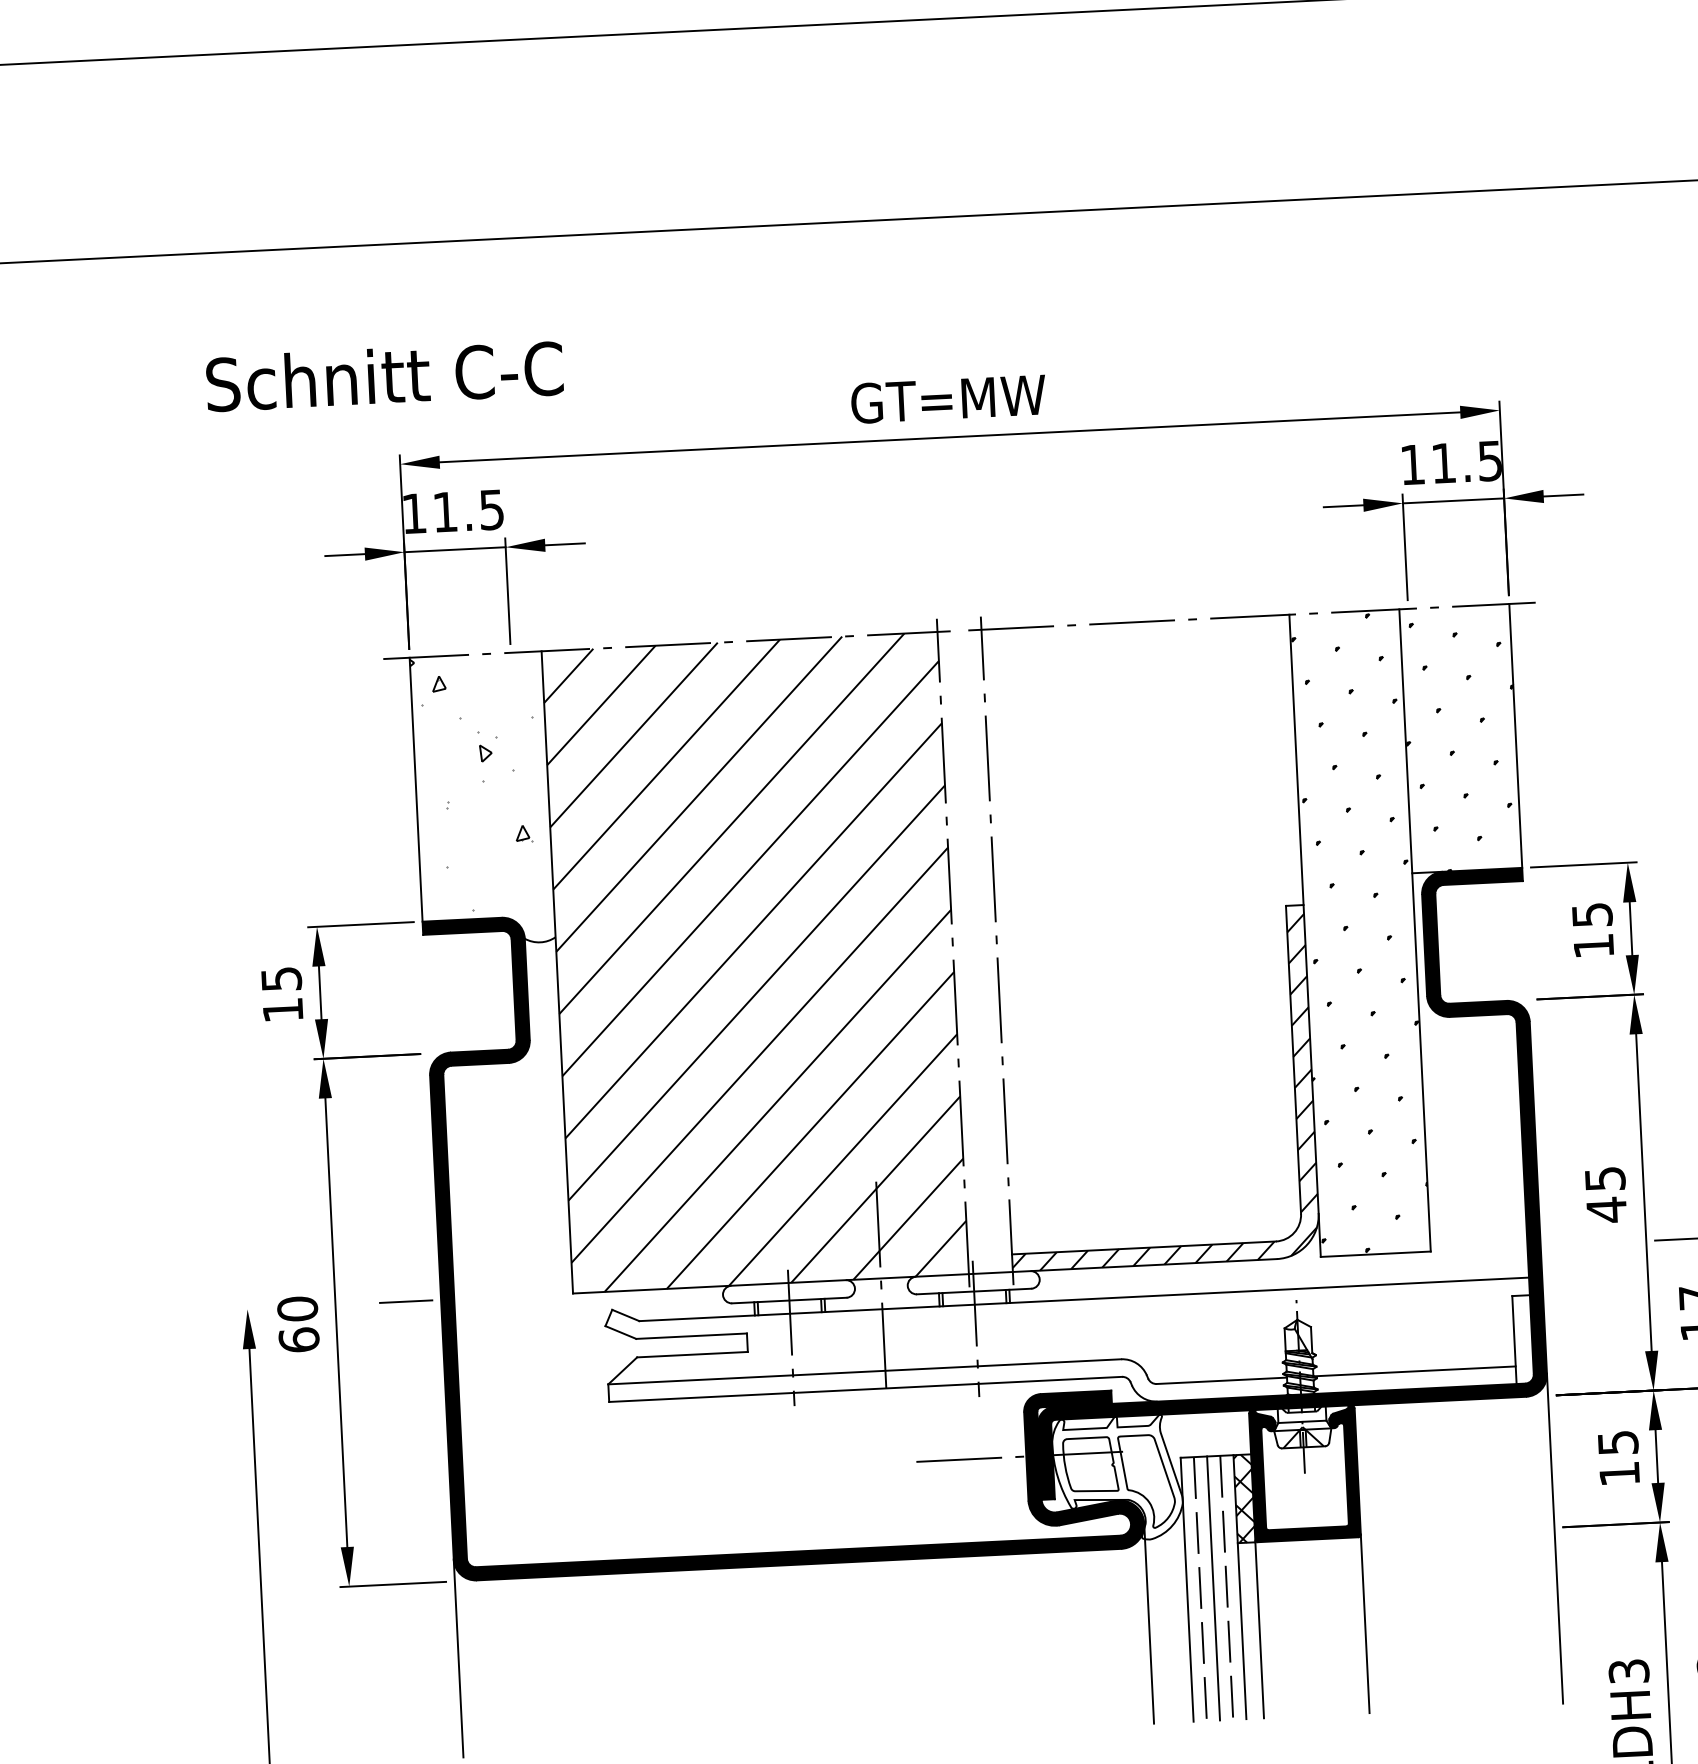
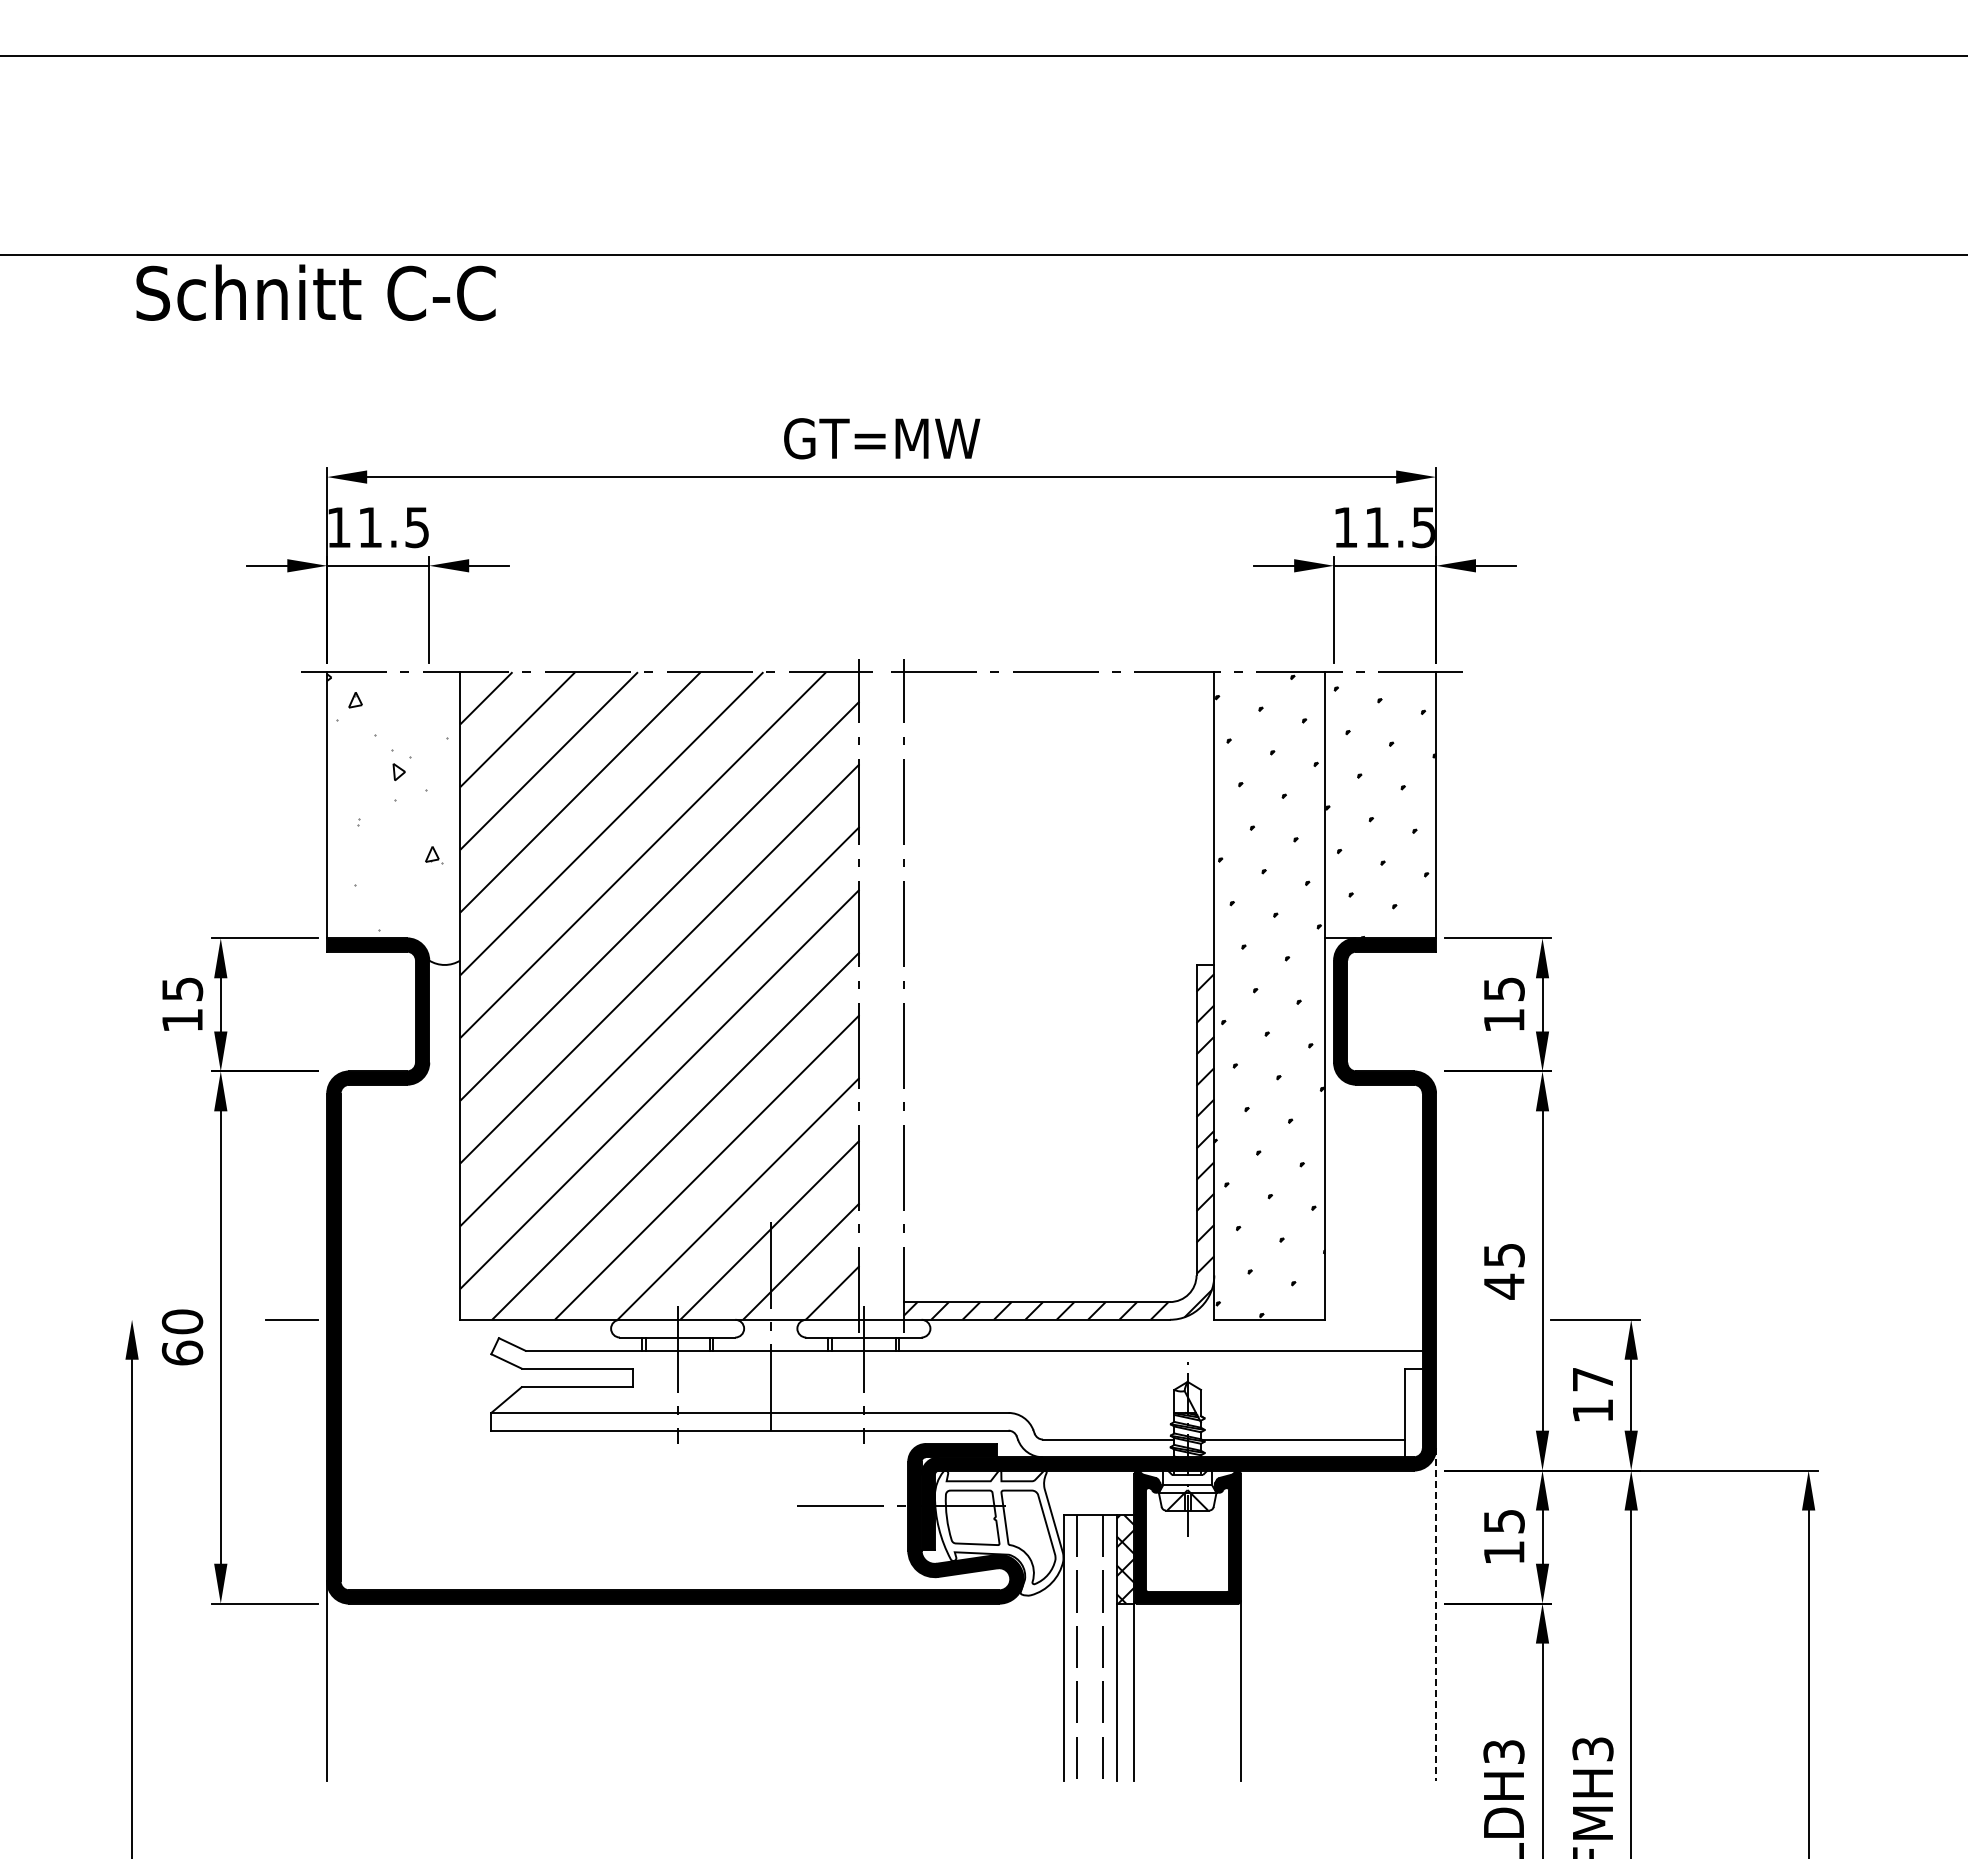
text: (384, 375) -> (315, 292), moved
line: (1555, 1539) -> (1436, 1615), solid -> dashed
line: (1213, 1587) -> (1090, 1647), removed
line: (1149, 1623) -> (1023, 1680), removed

